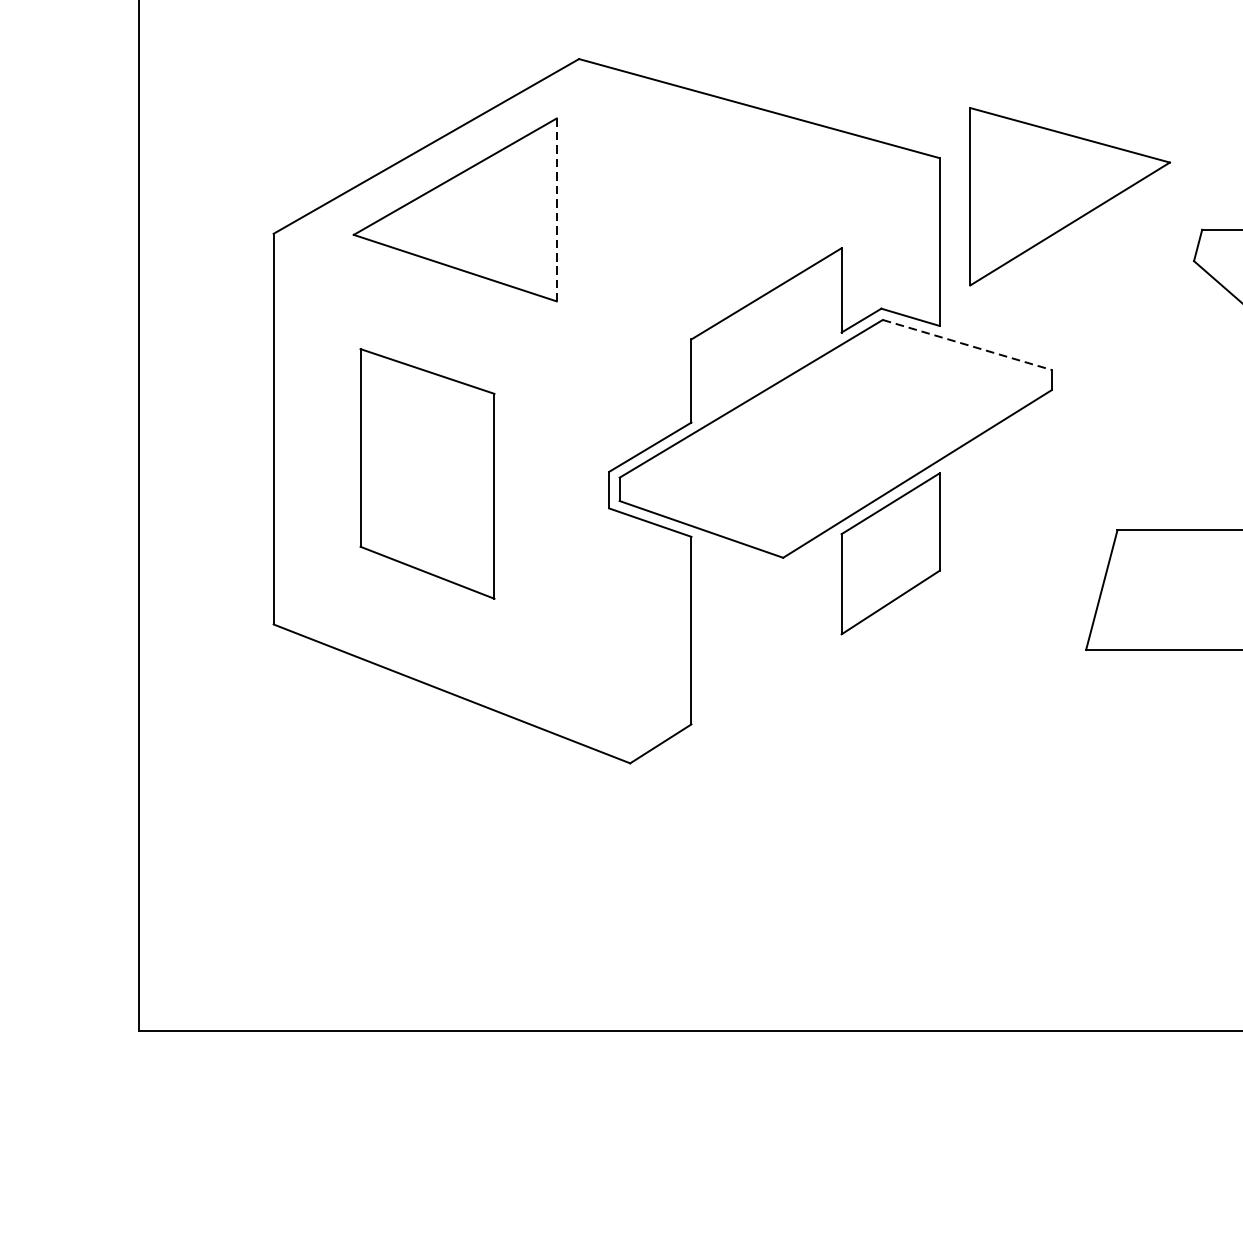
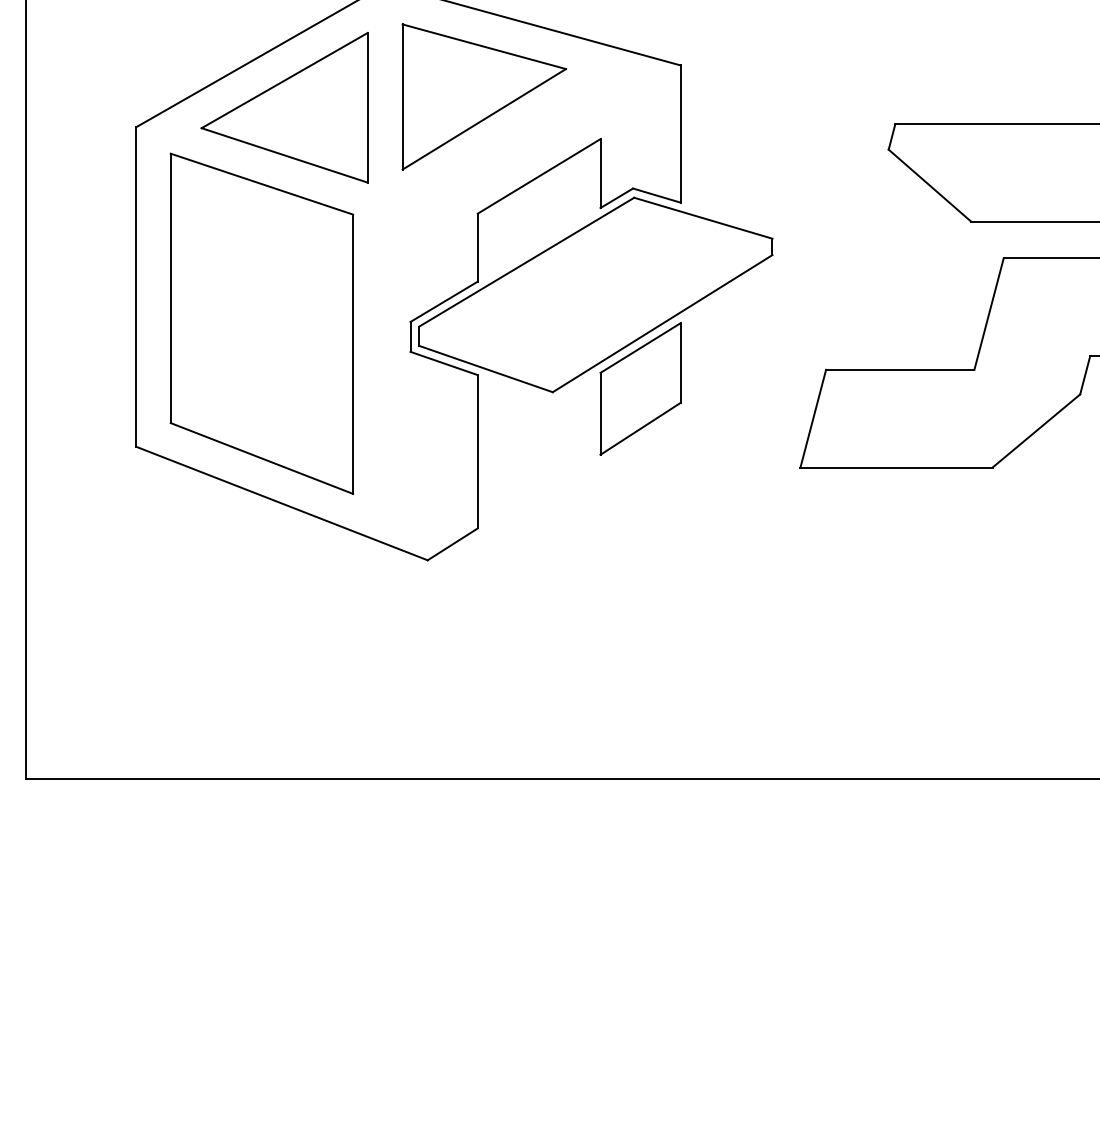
part: (1069, 196) -> (483, 96), moved
line: (556, 209) -> (367, 107), dashed -> solid
line: (967, 345) -> (703, 218), dashed -> solid
part: (426, 473) -> (261, 323), size x1.67

